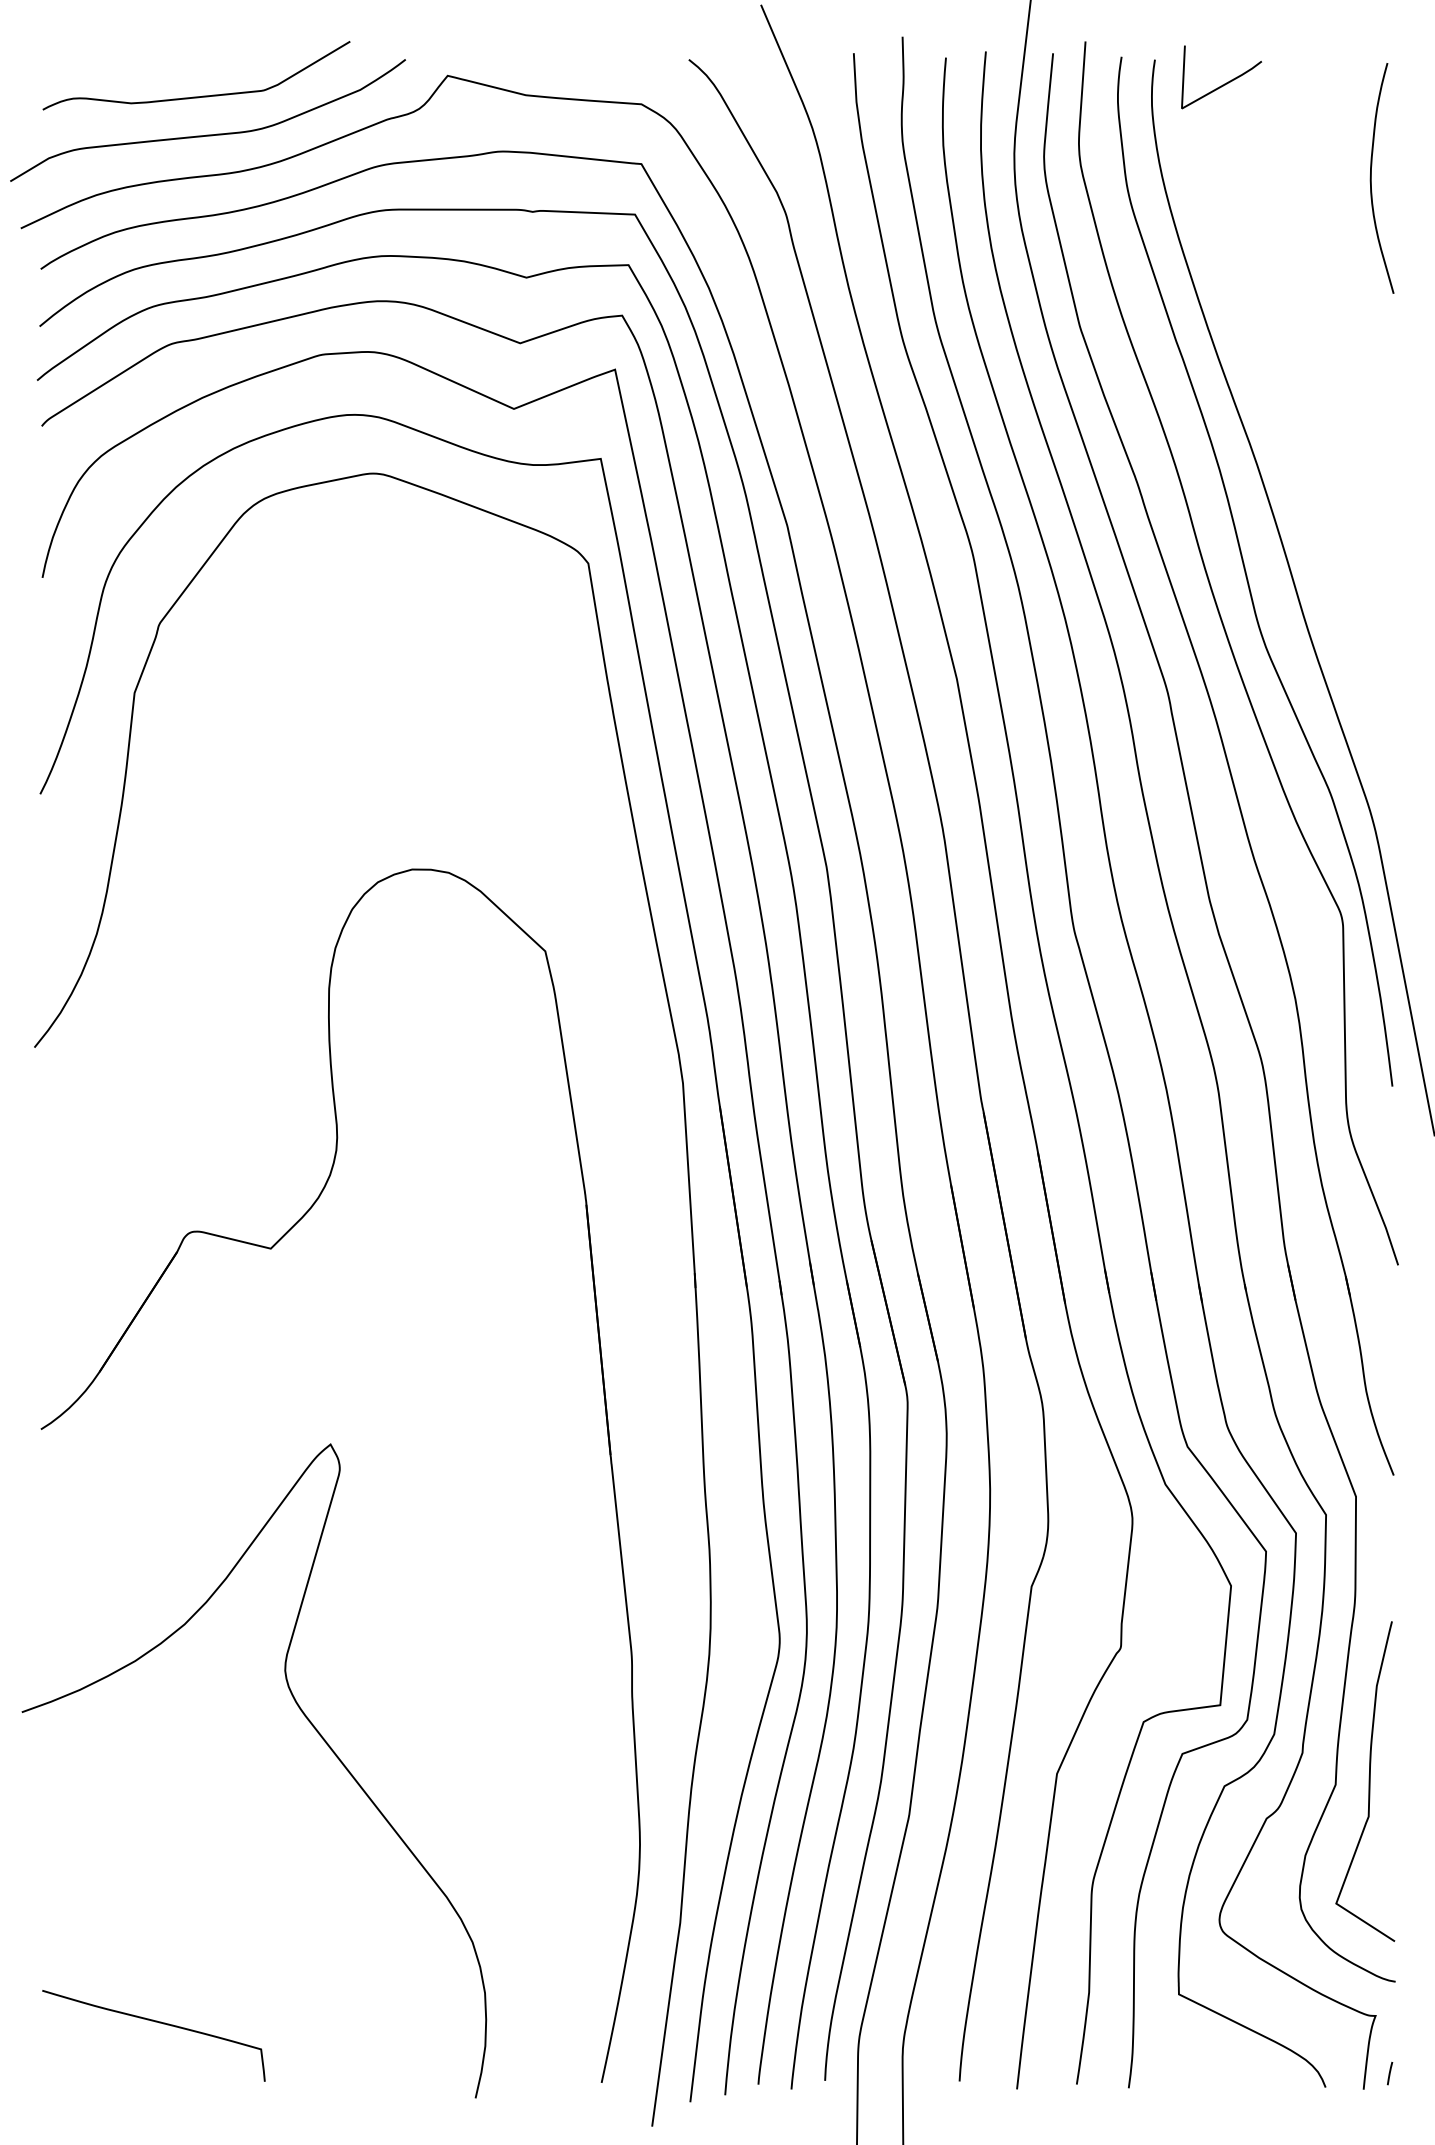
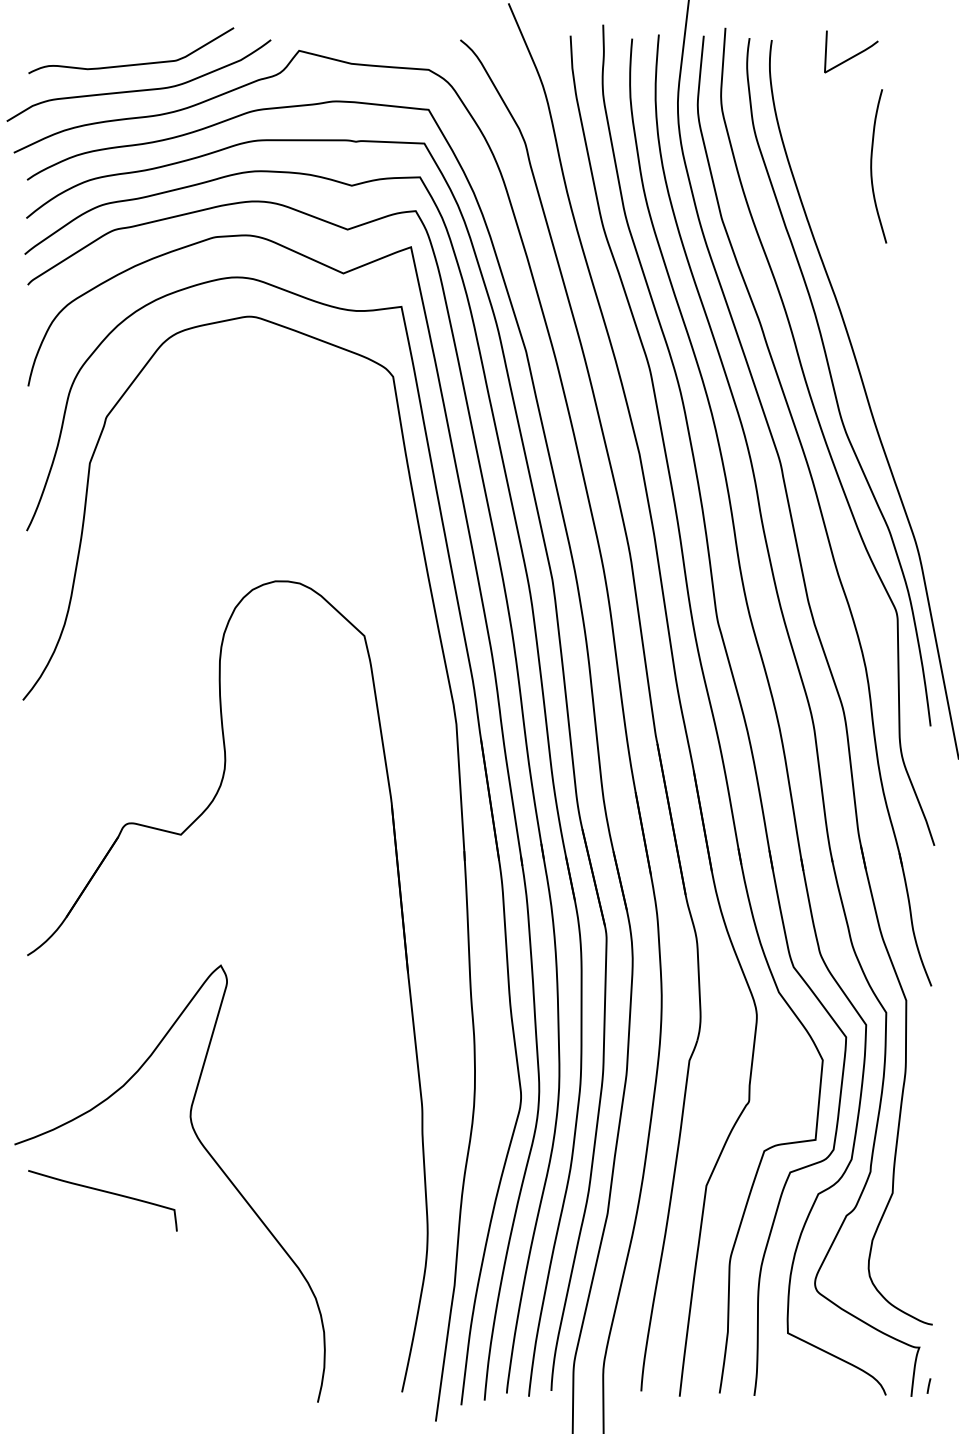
line: (1224, 82) -> (853, 55), moved
curve: (1372, 178) -> (872, 166), moved
curve: (1368, 1780) -> (914, 1190), removed
curve: (156, 2023) -> (104, 1192), moved

